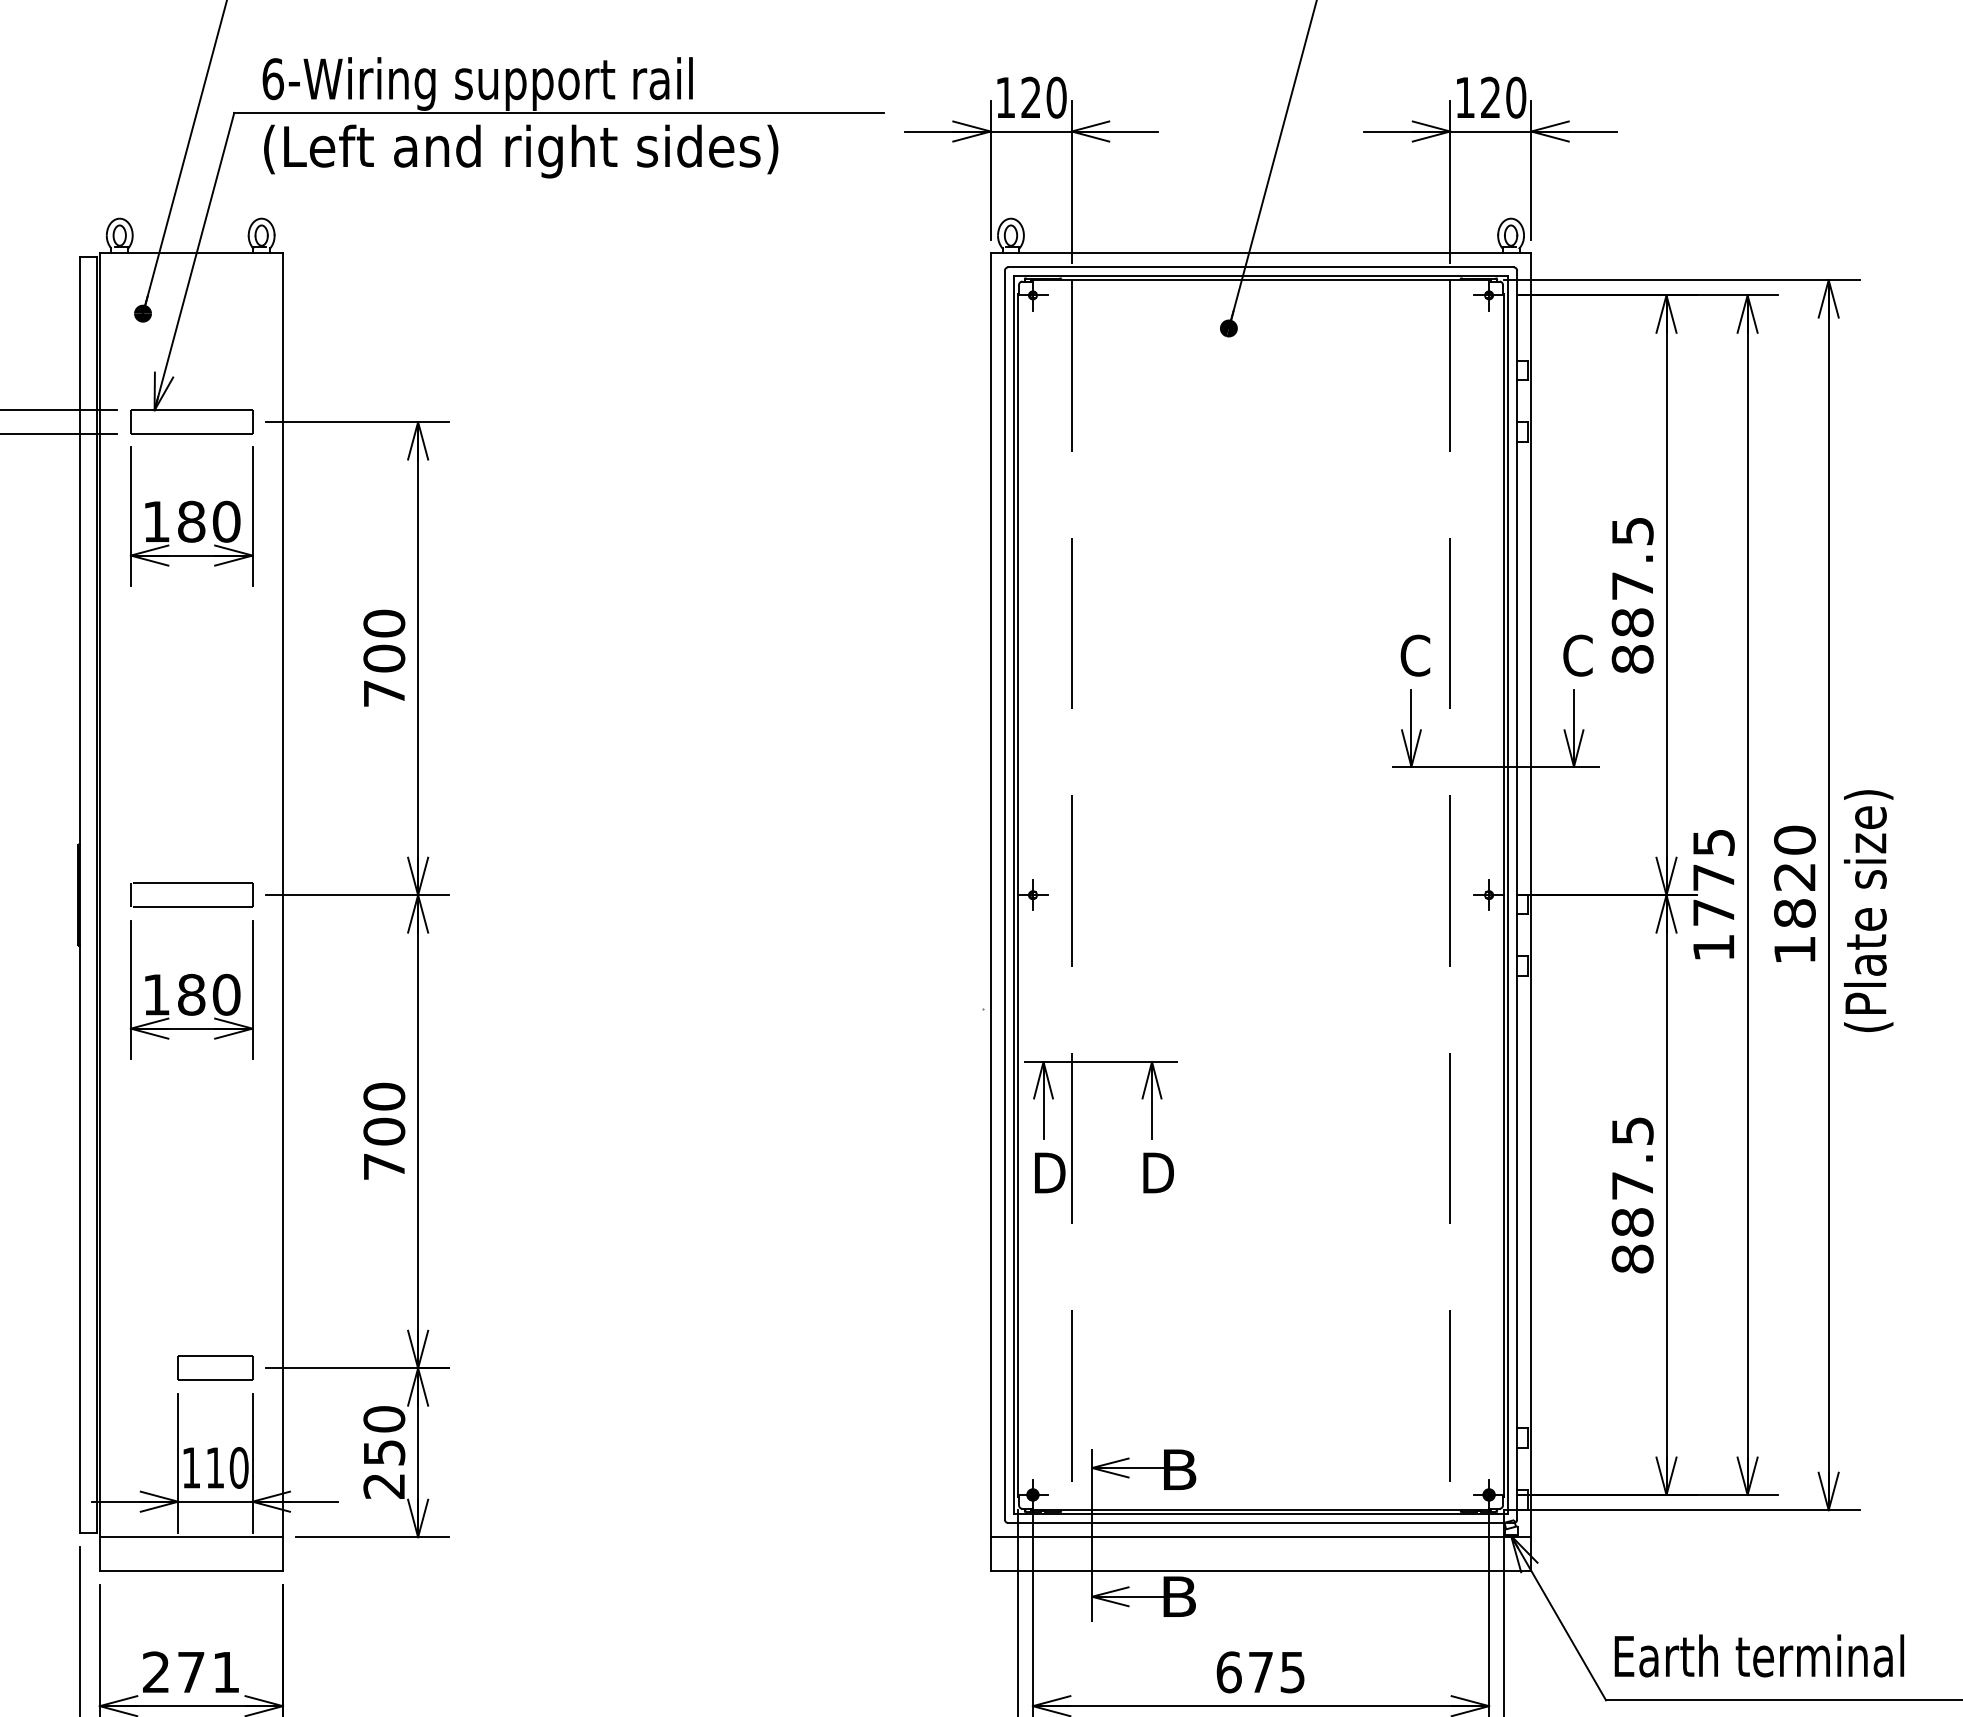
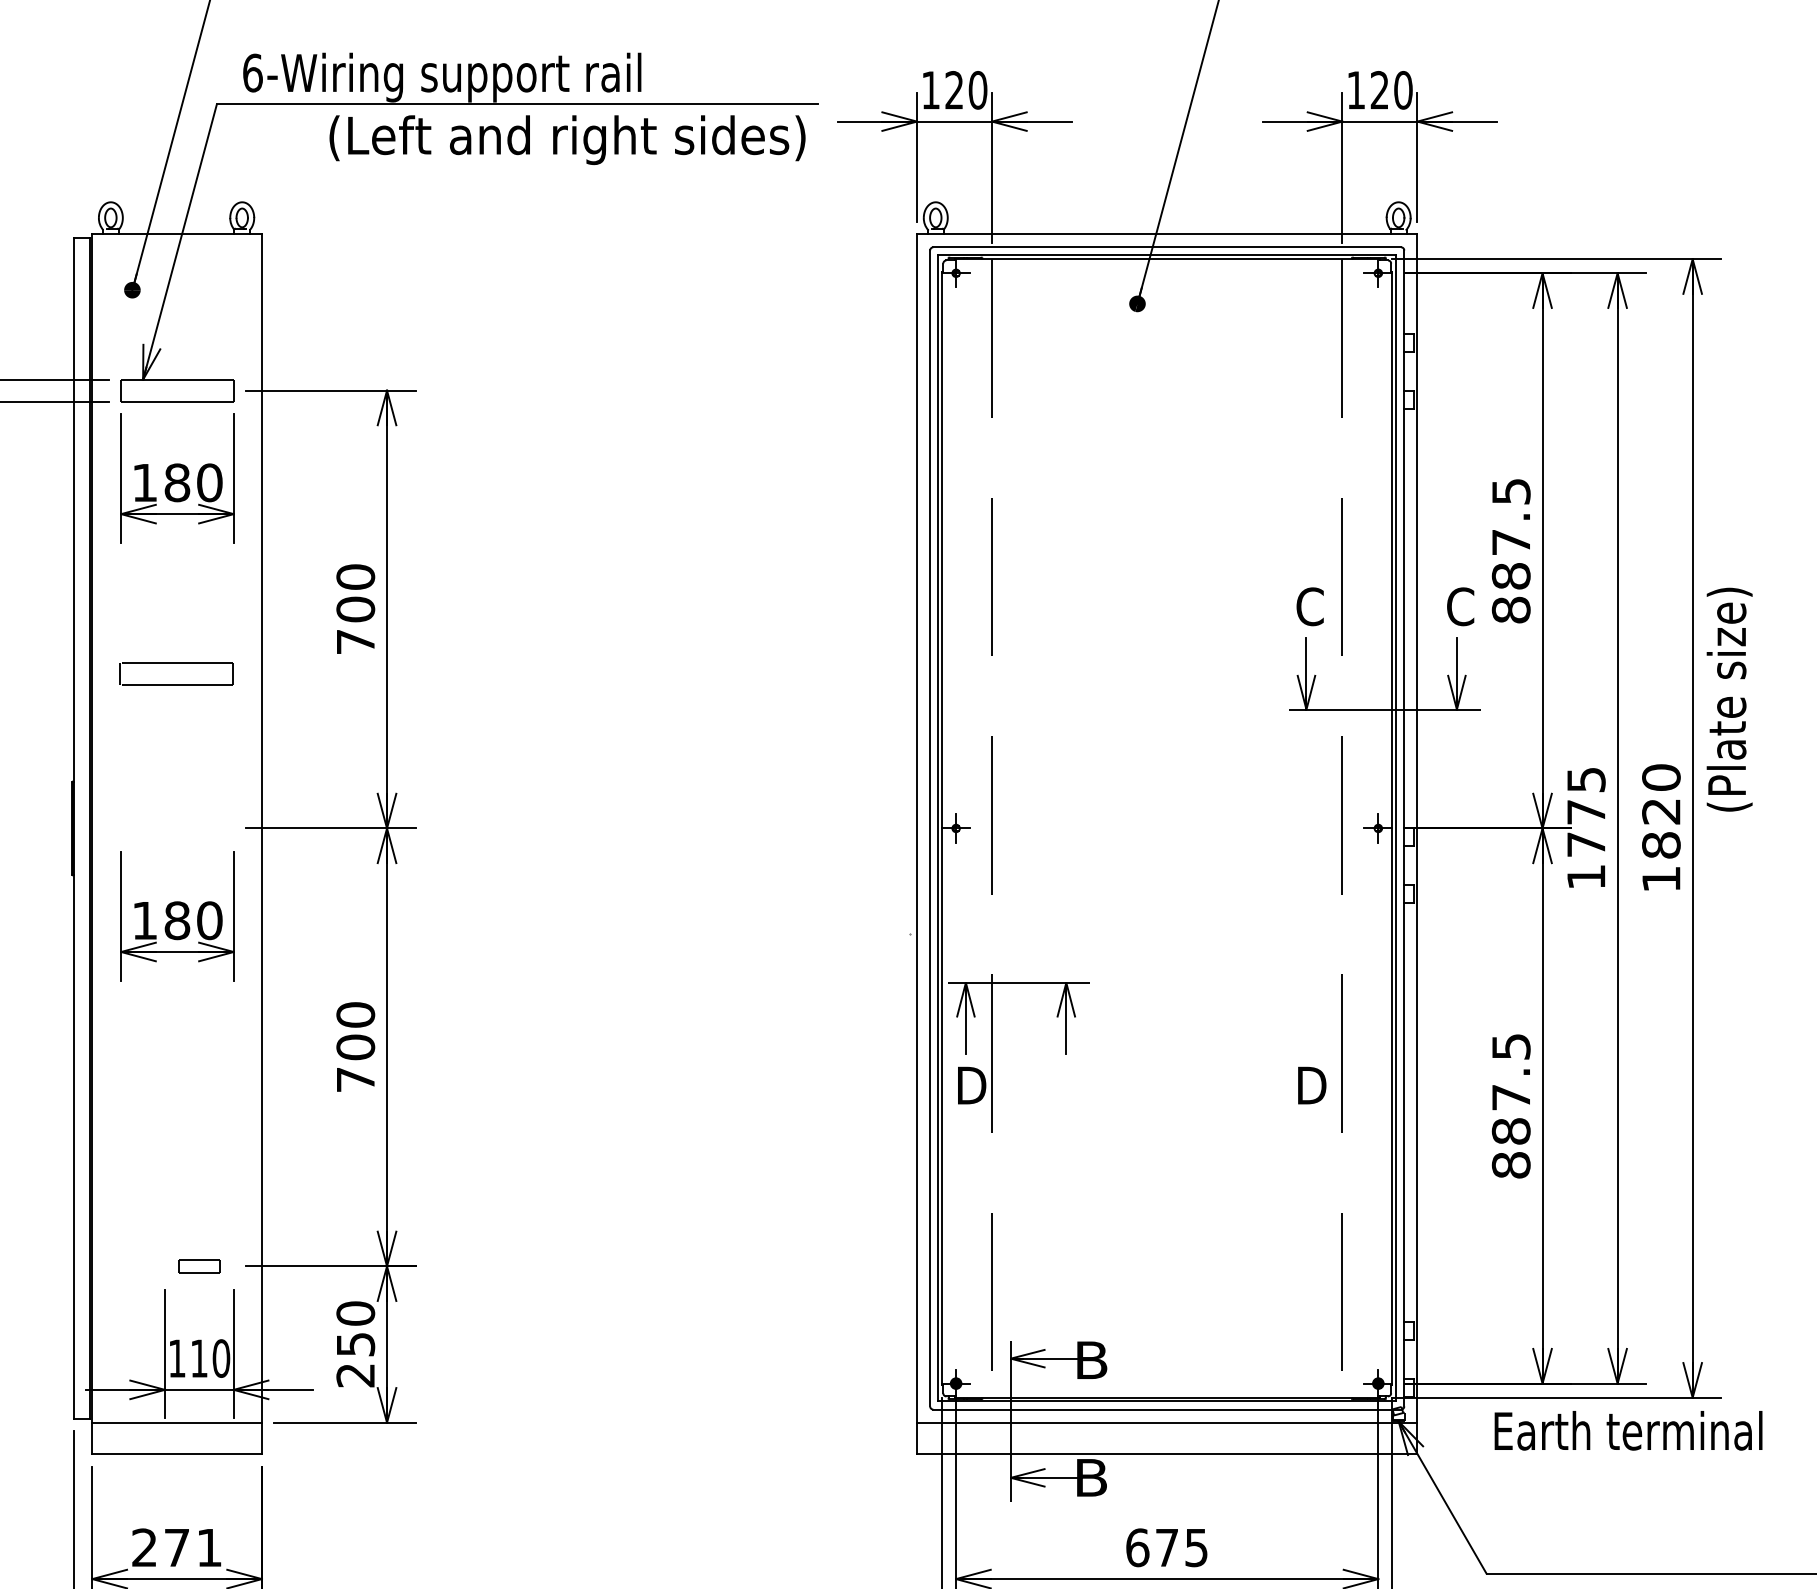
text: (521, 151) -> (567, 140), moved
part: (191, 883) -> (176, 663), moved
text: (1868, 910) -> (1729, 699), moved
text: (1158, 1172) -> (1312, 1085), moved
part: (215, 1367) -> (199, 1265), size x0.6
text: (1759, 1655) -> (1628, 1430), moved

